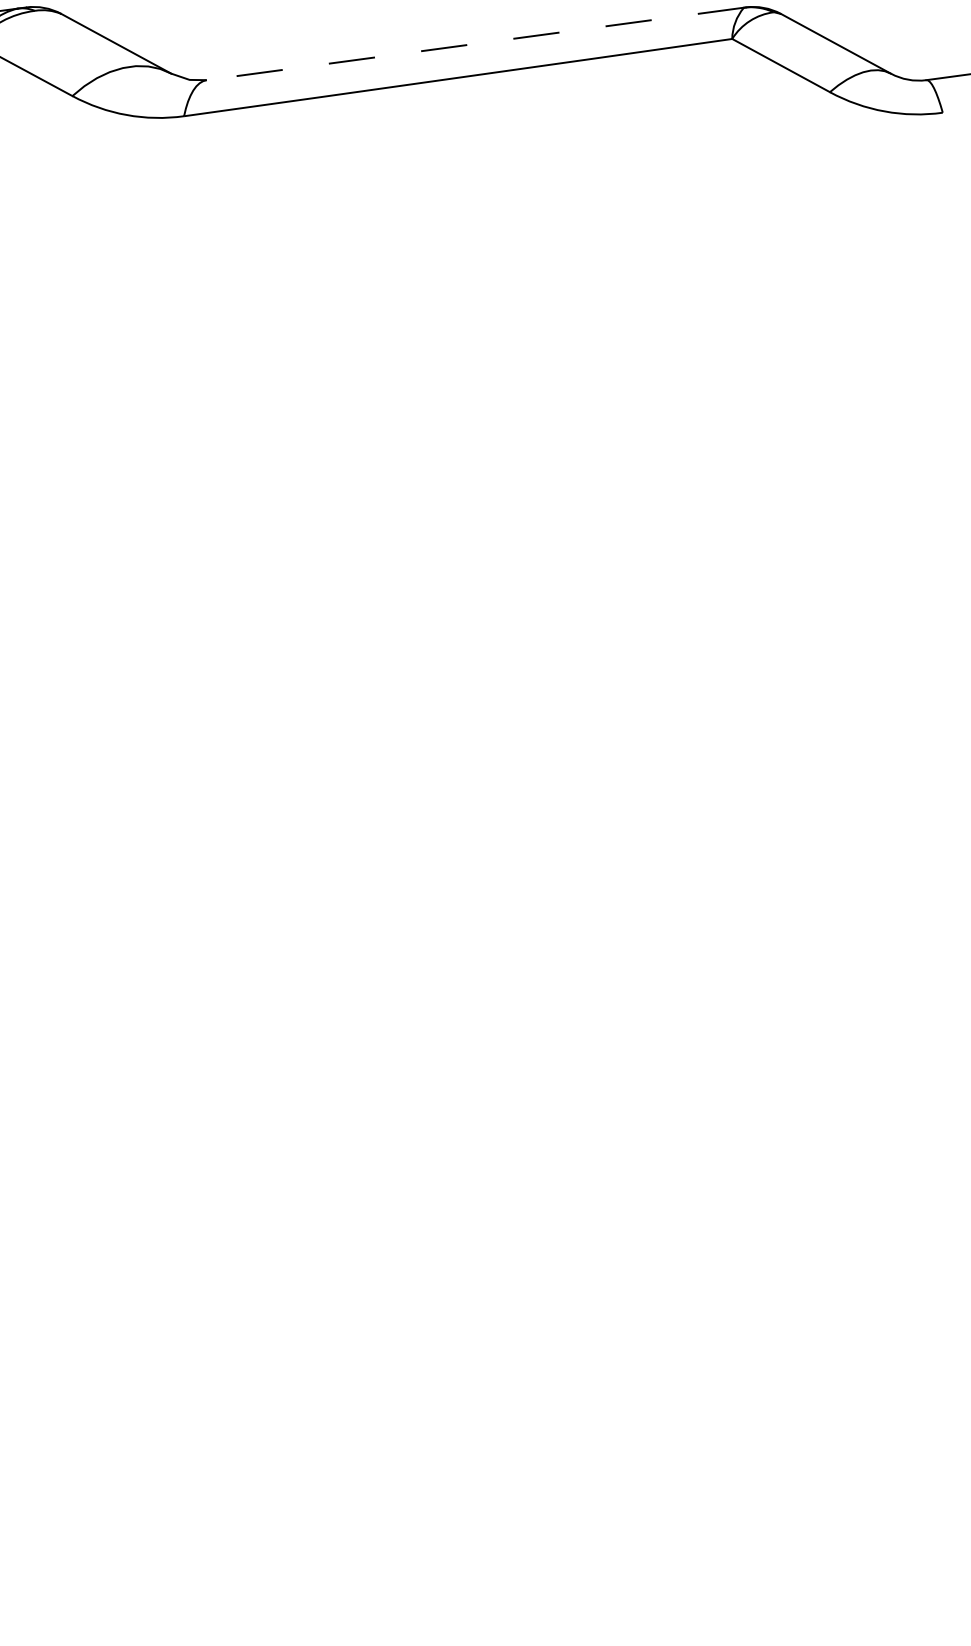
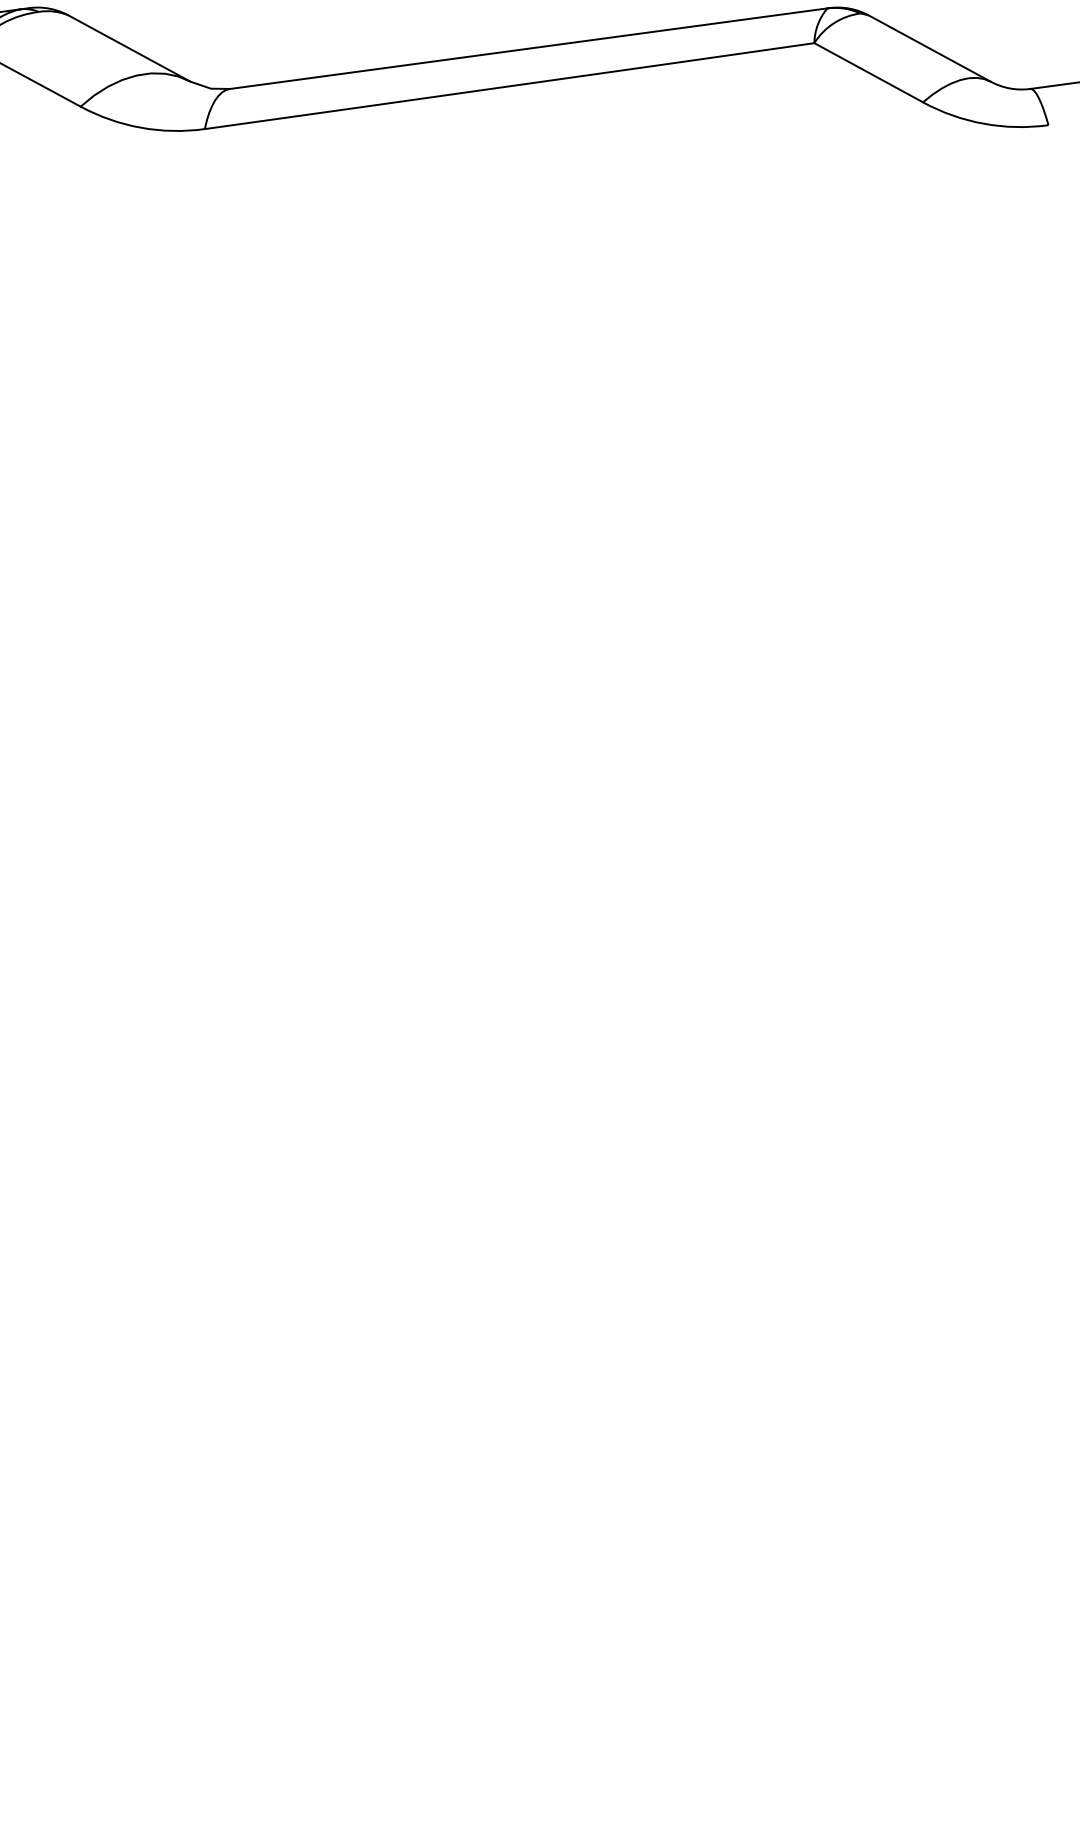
line: (475, 43) -> (528, 48), dashed -> solid

